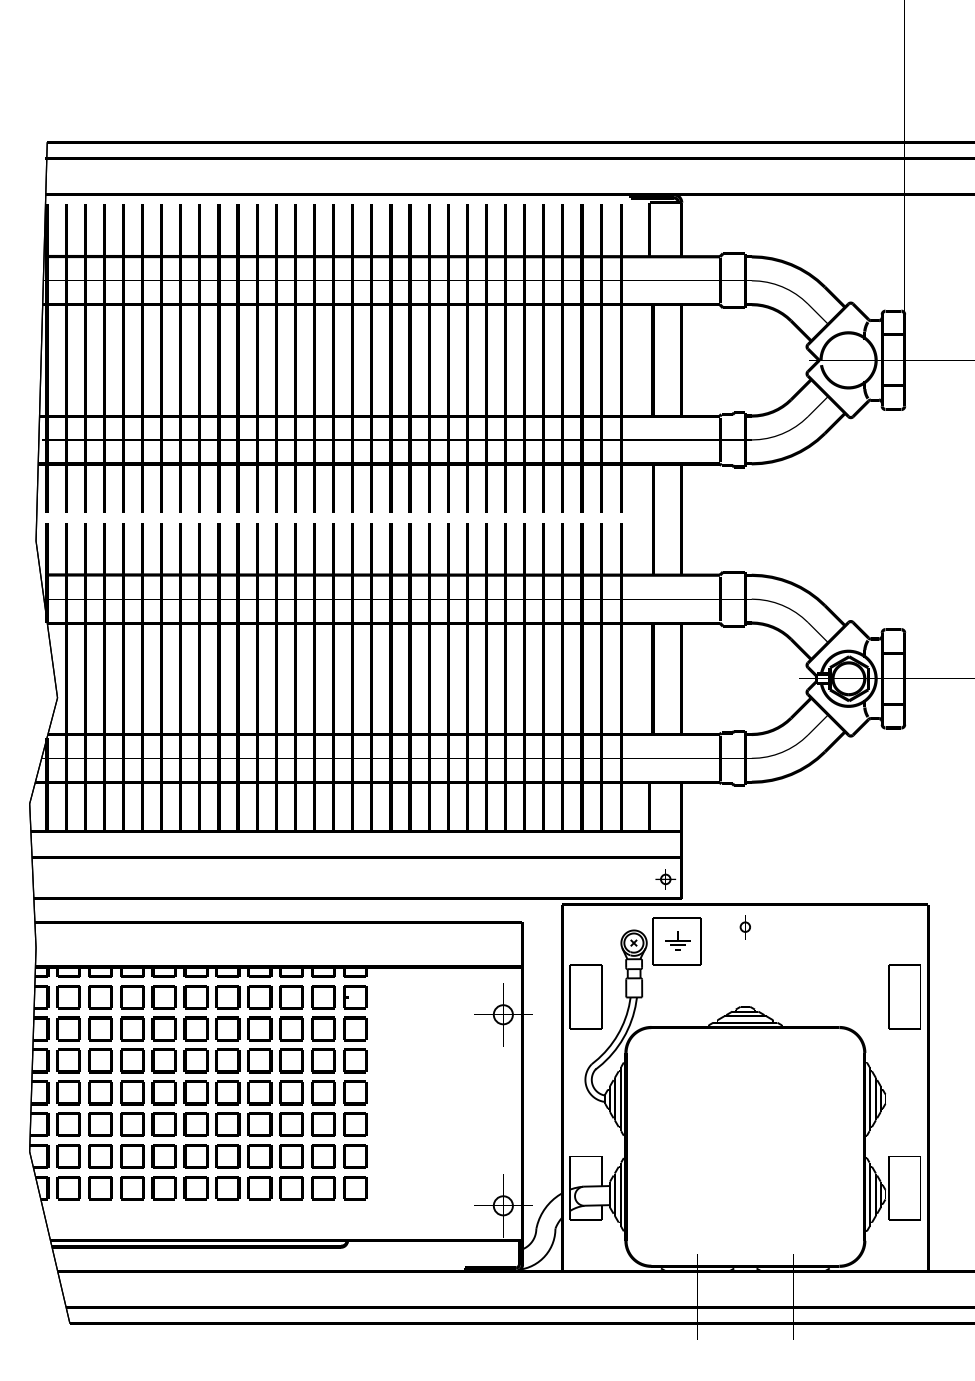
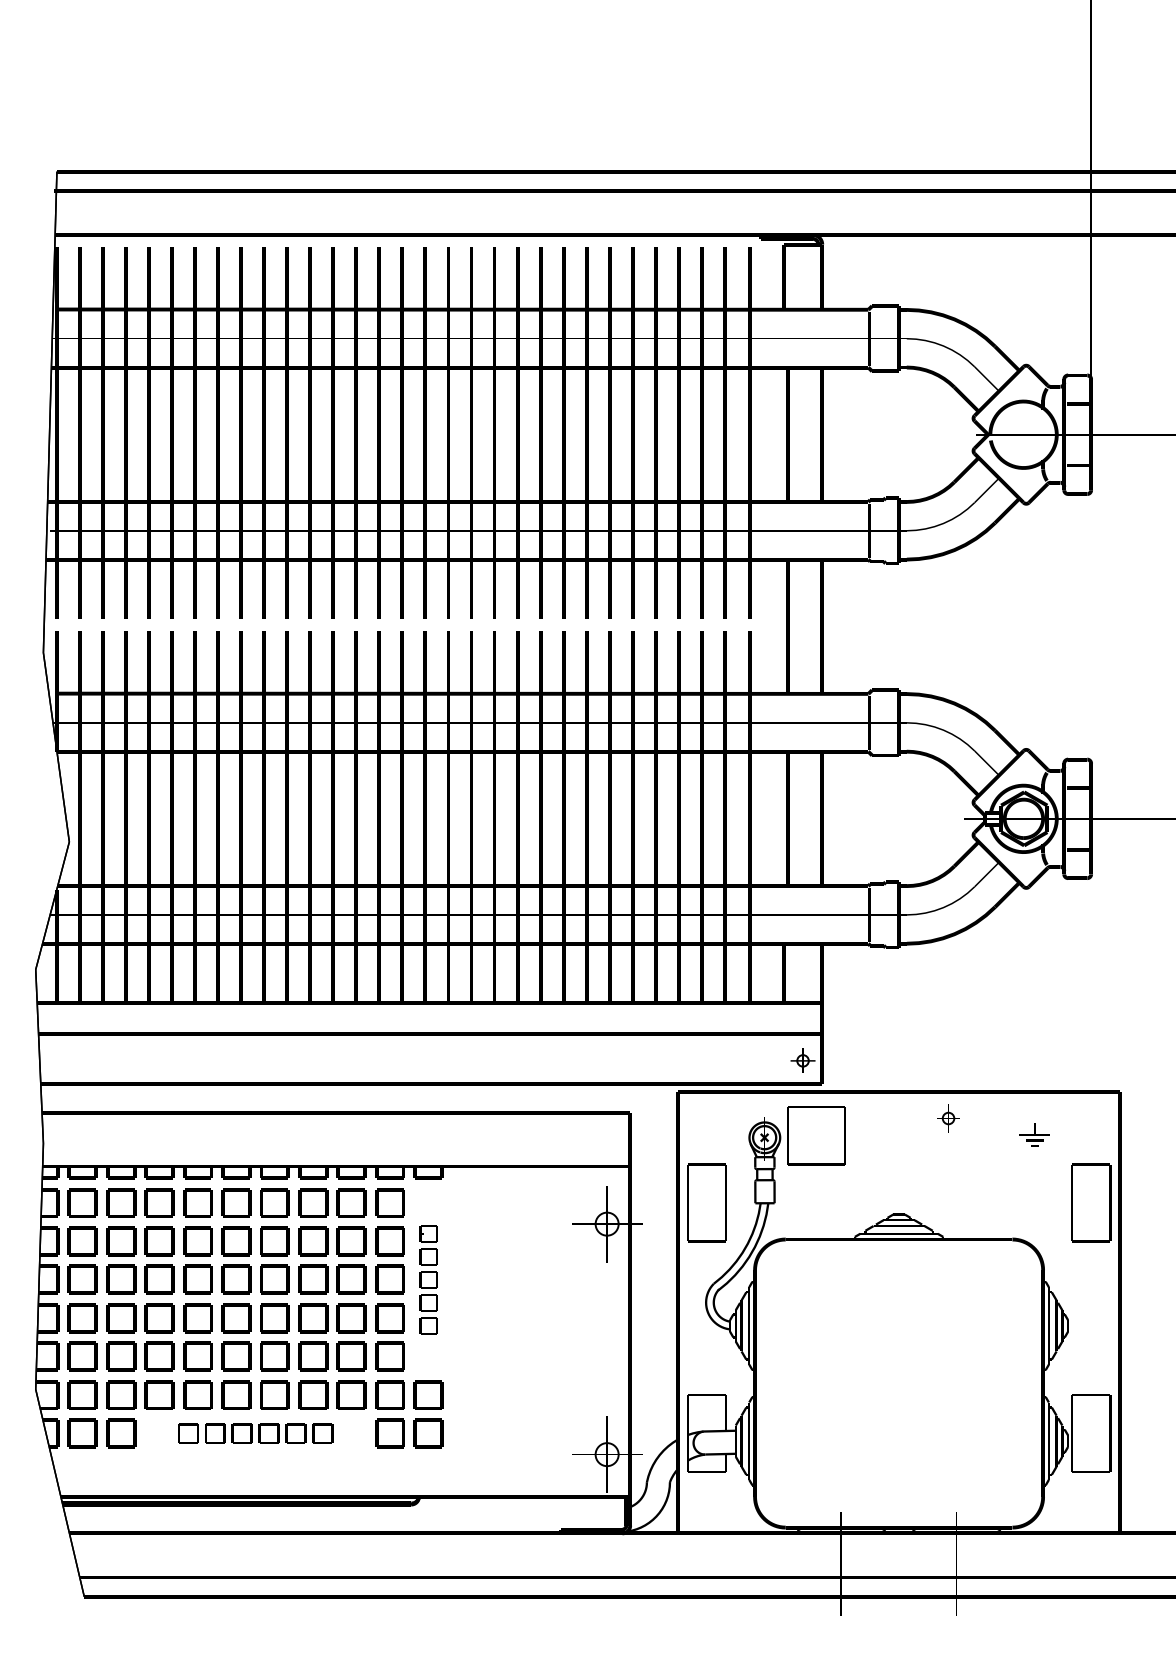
part: (744, 927) -> (947, 1118), moved
part: (677, 940) -> (1034, 1134), moved
part: (355, 1060) -> (428, 1279), size x0.6
part: (211, 1188) -> (255, 1433), size x0.7

